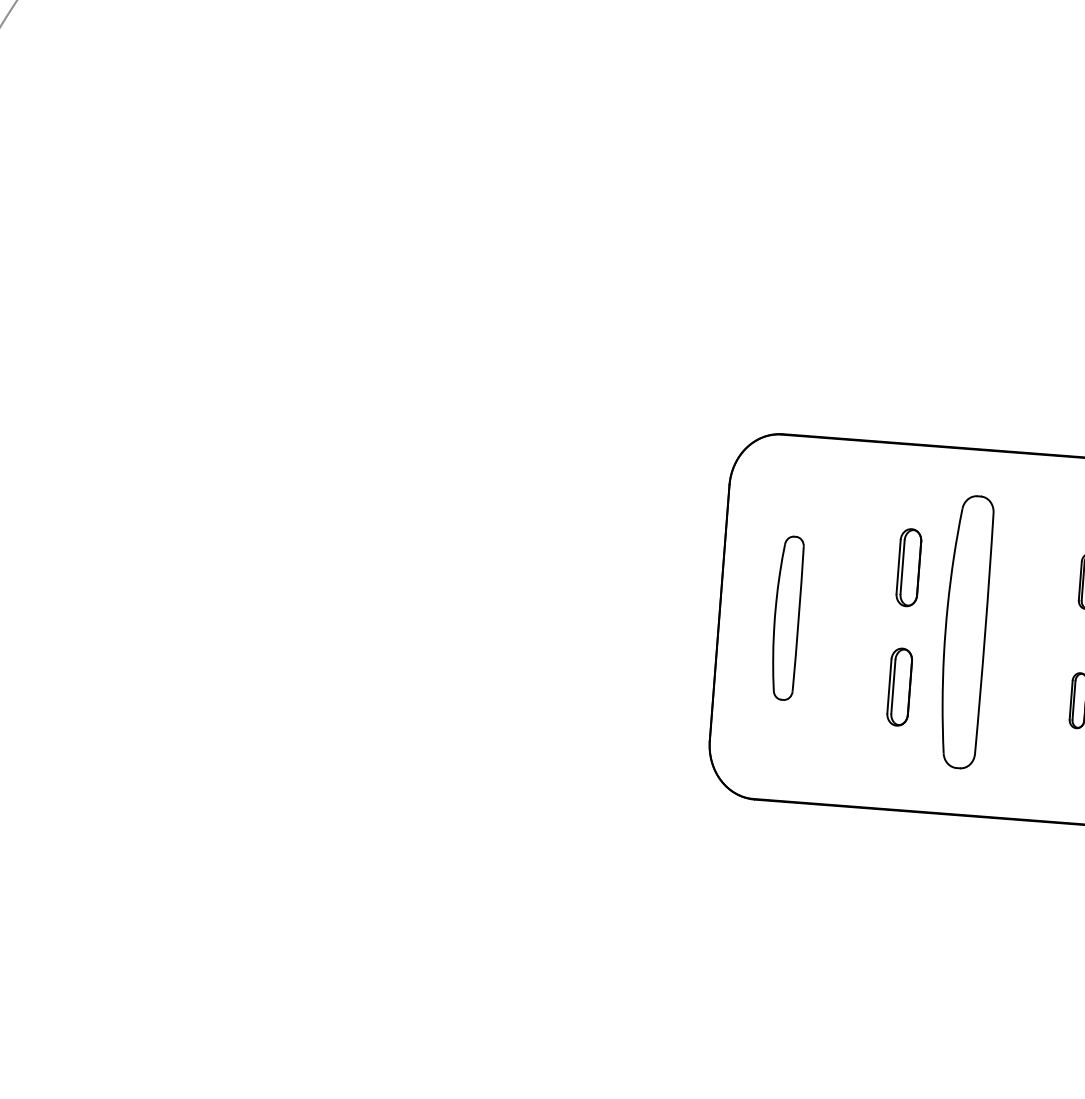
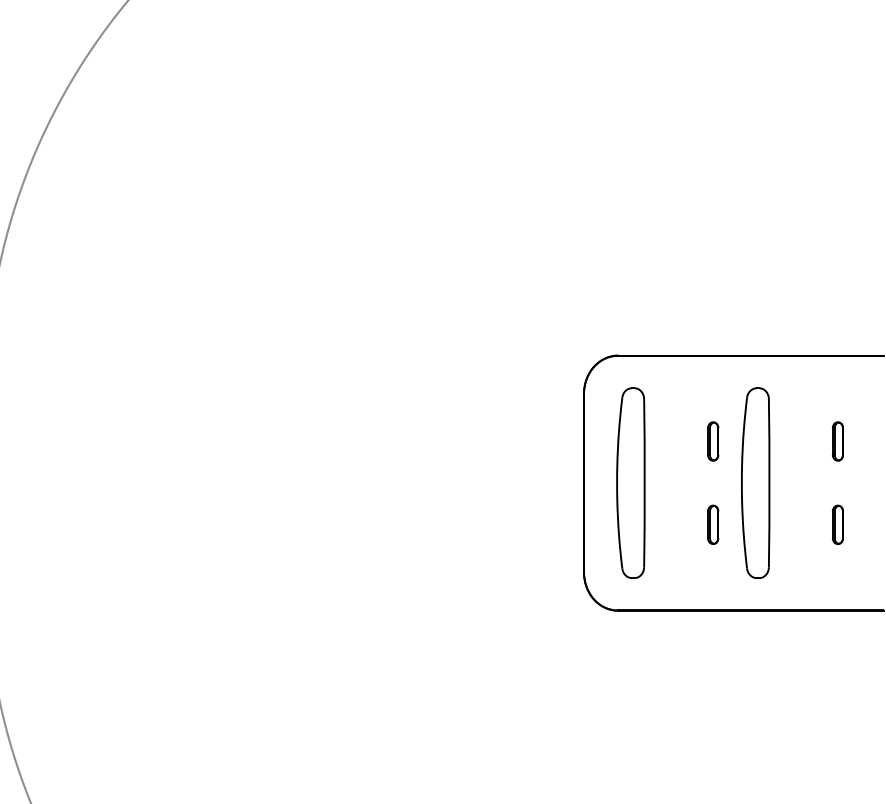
part: (909, 567) -> (713, 441), size x0.71
part: (786, 617) -> (630, 482), size x1.67
part: (900, 686) -> (713, 524), size x0.71

